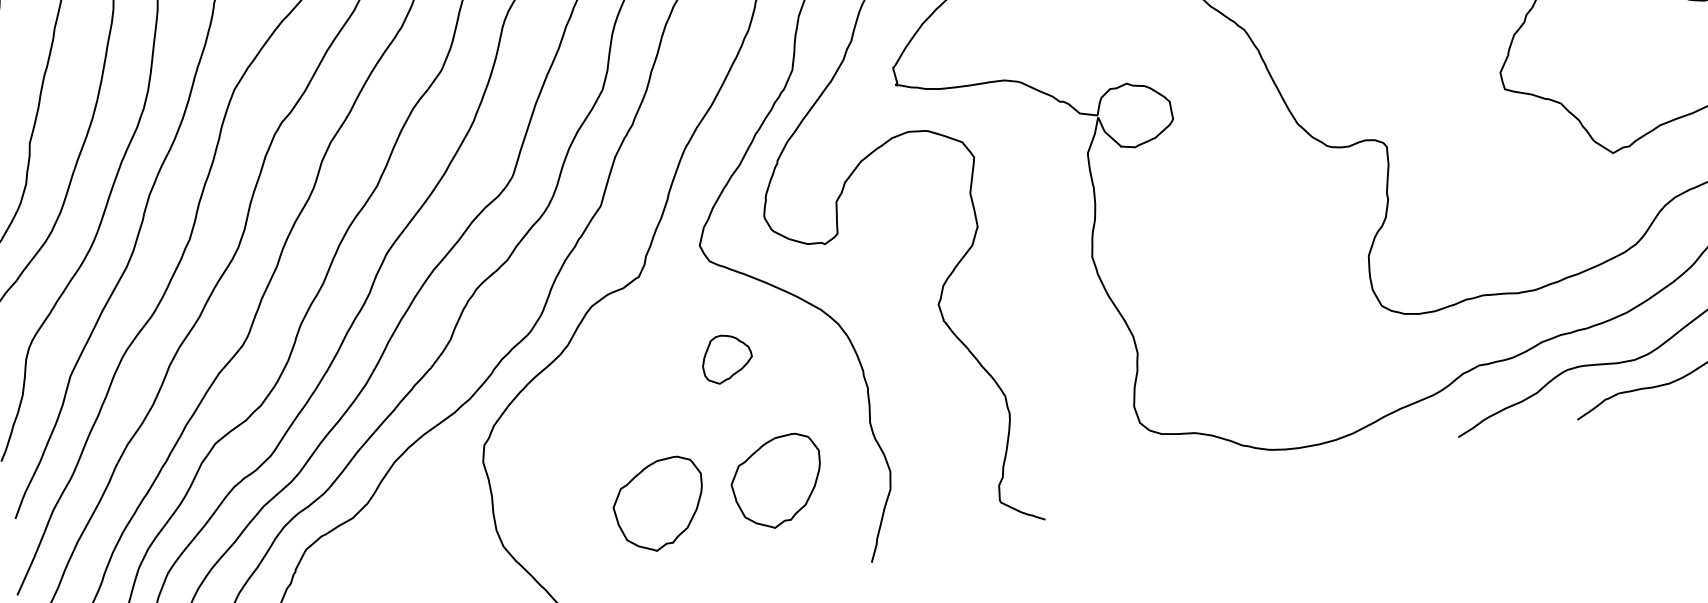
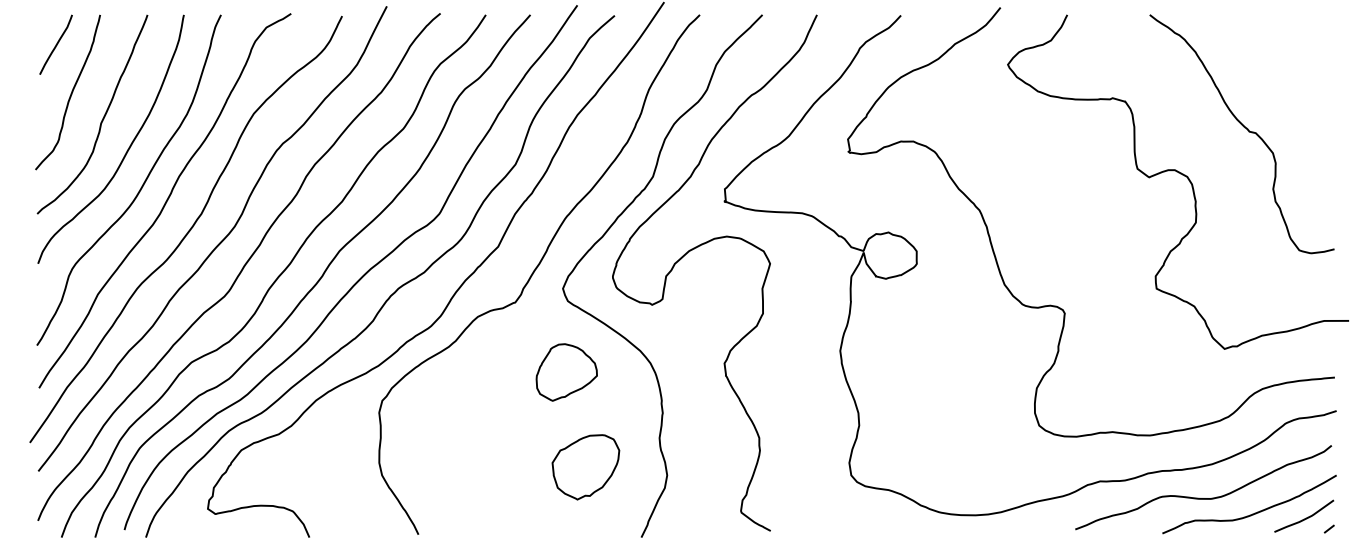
part: (726, 358) -> (566, 372), size x1.67
part: (659, 505) -> (498, 467), removed

